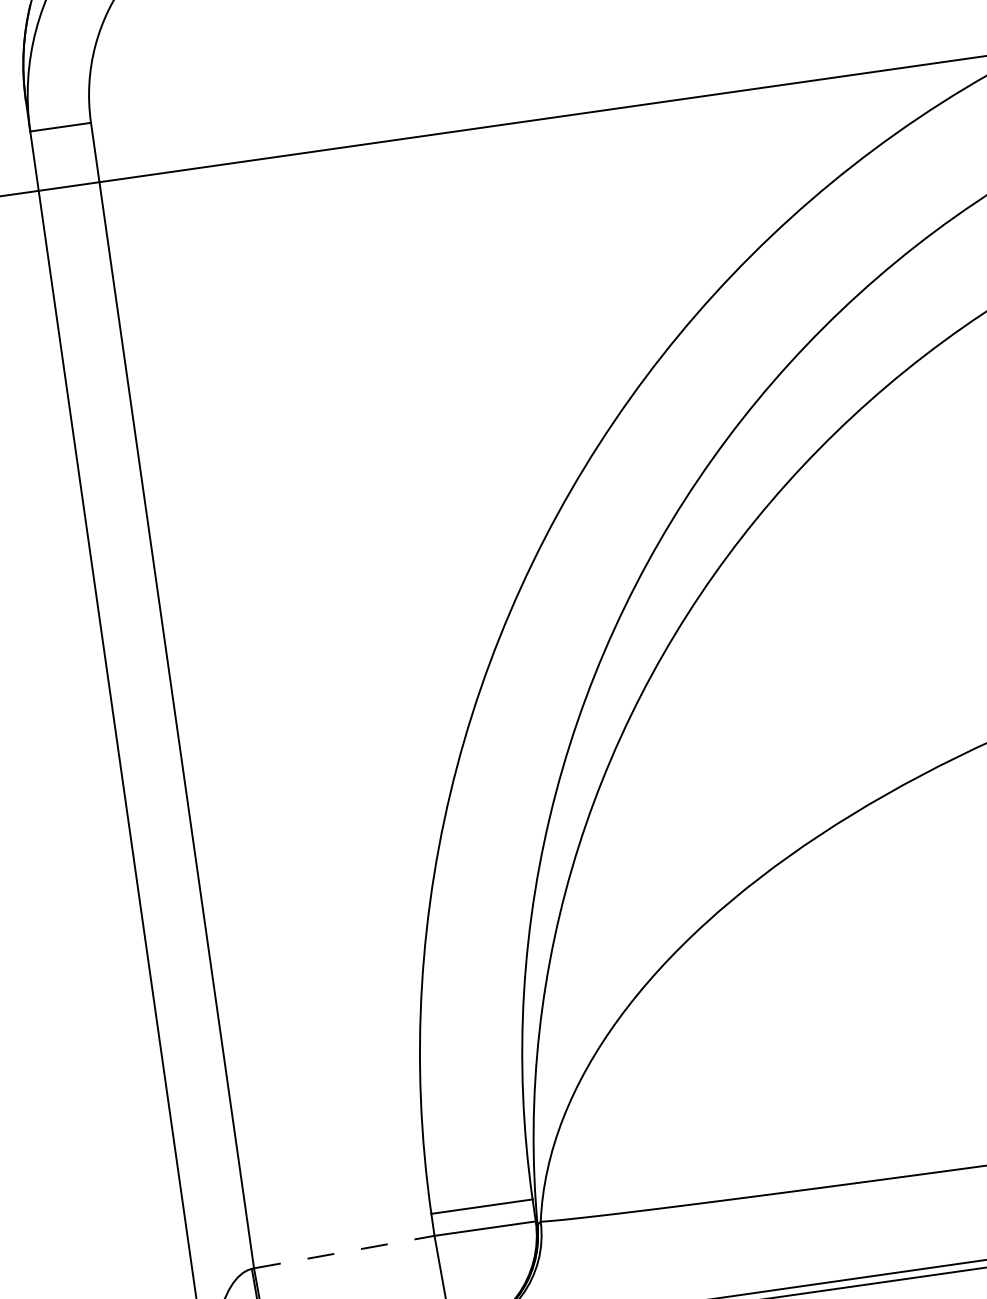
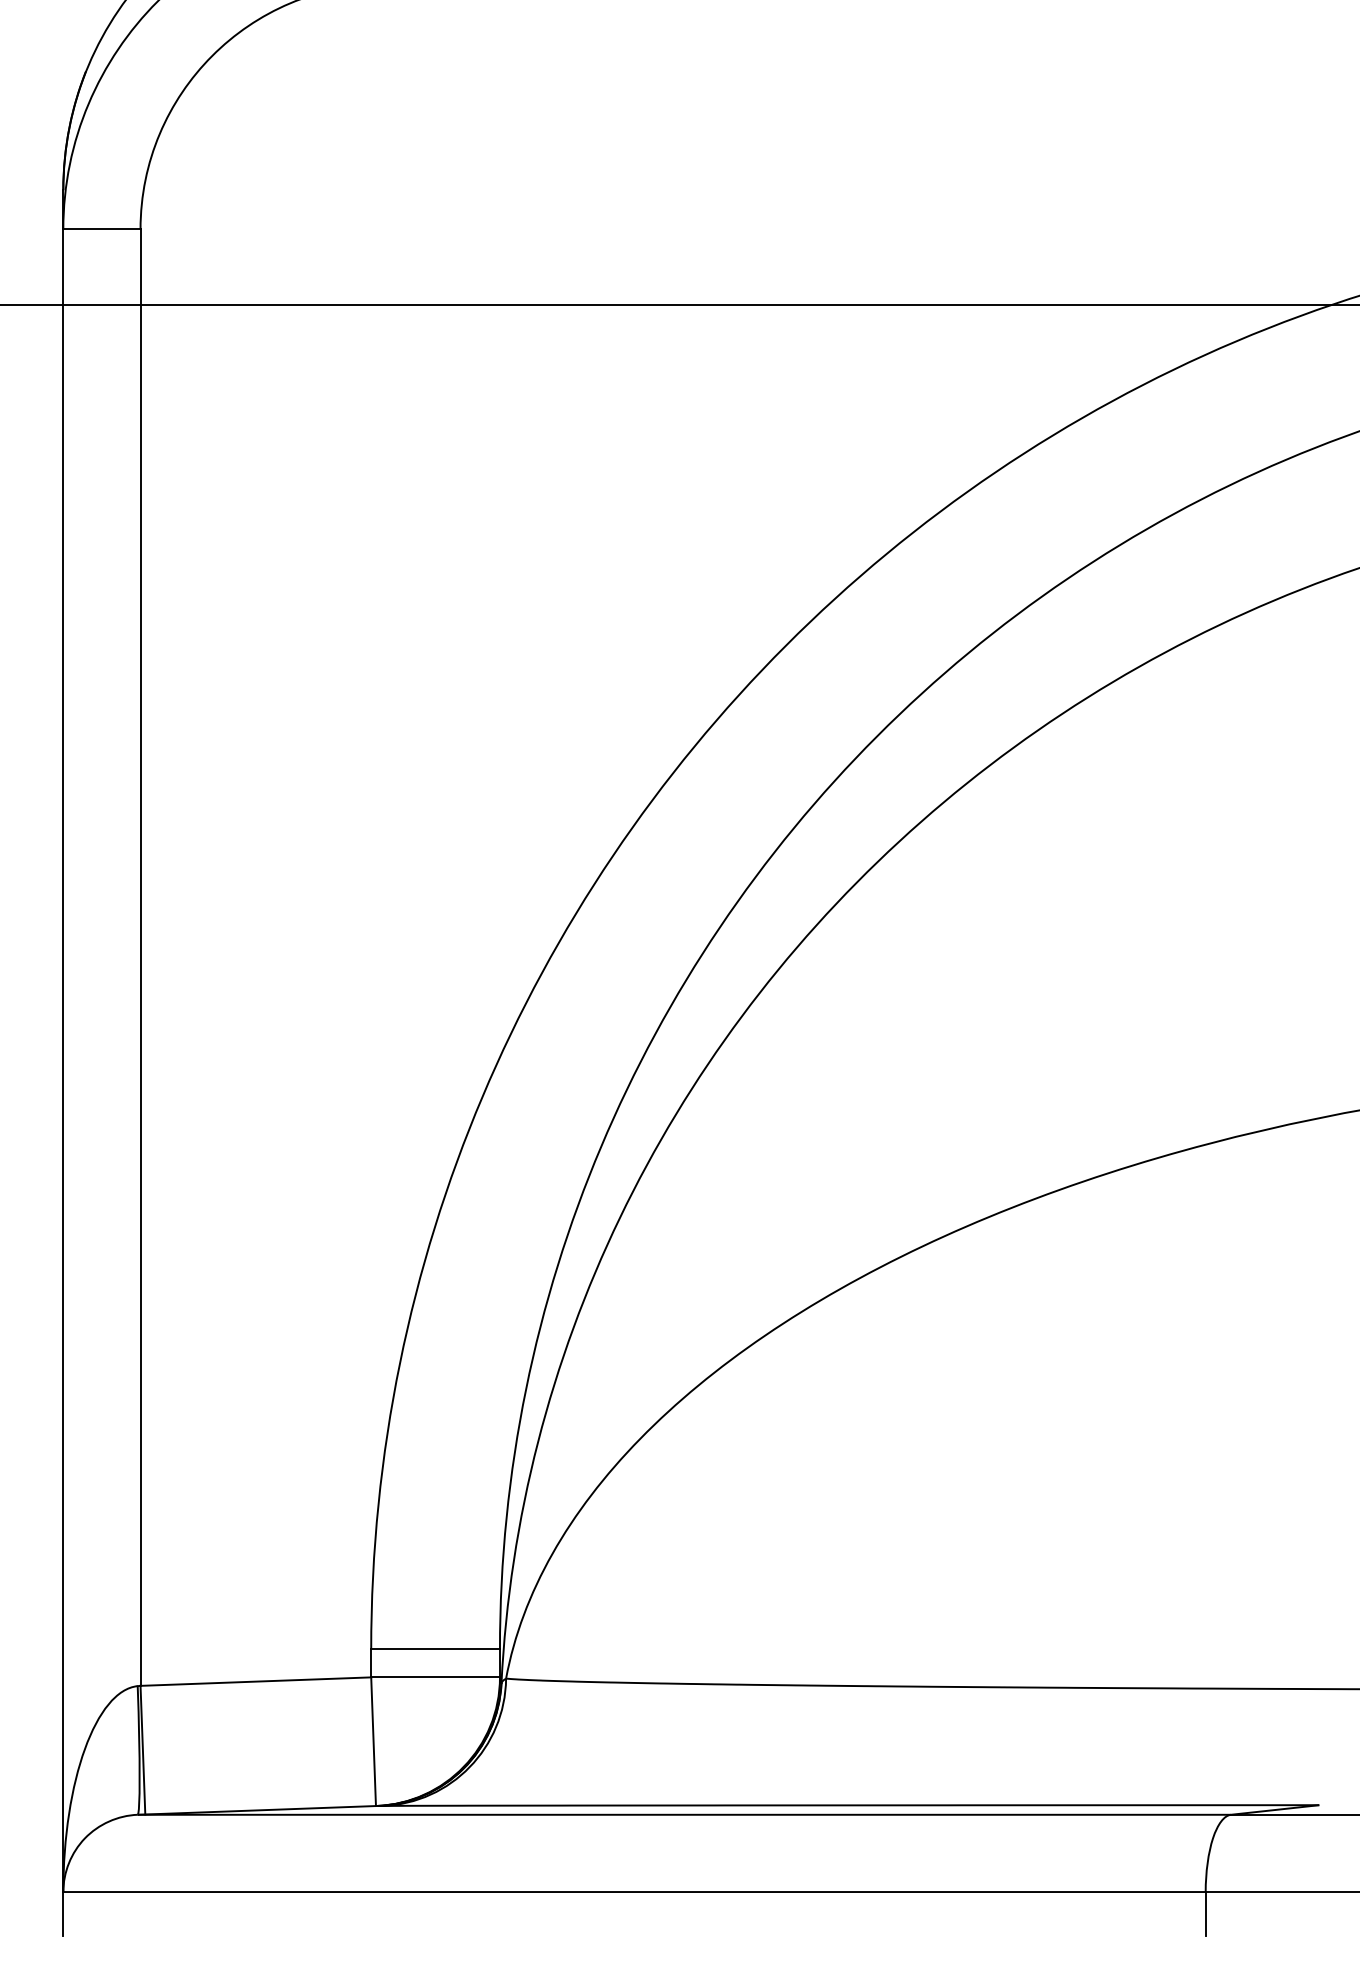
line: (344, 1251) -> (256, 1681), dashed -> solid

